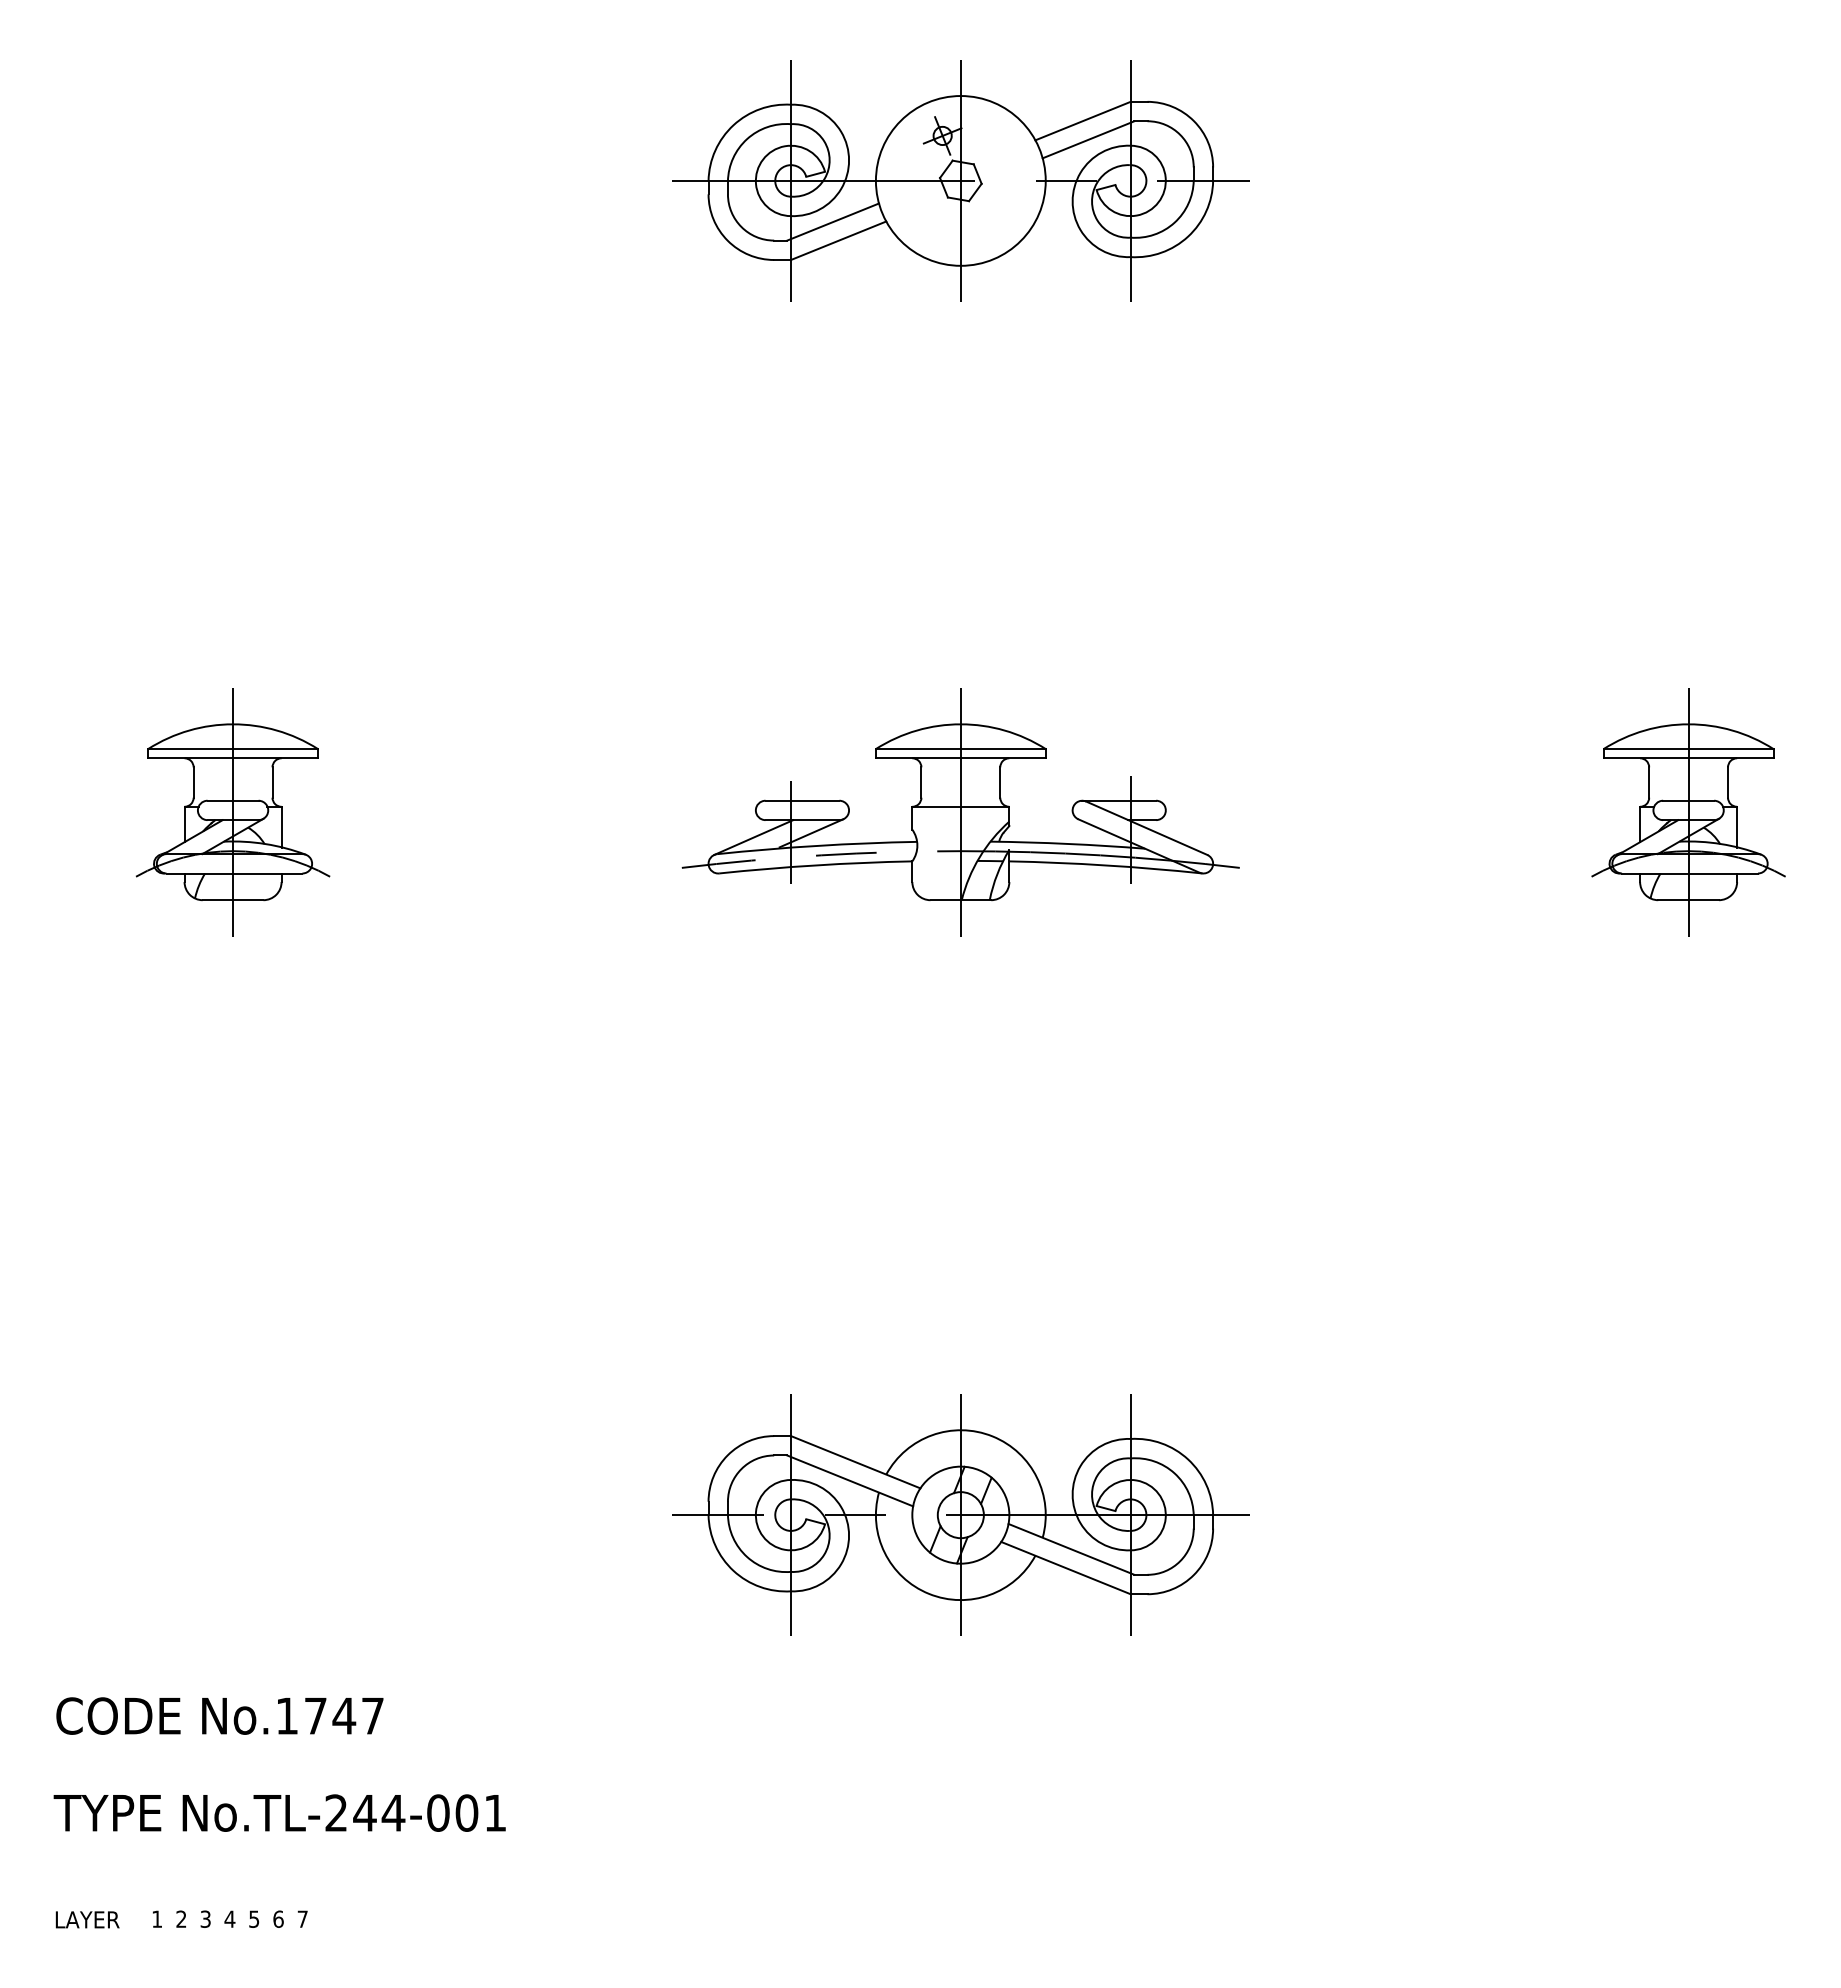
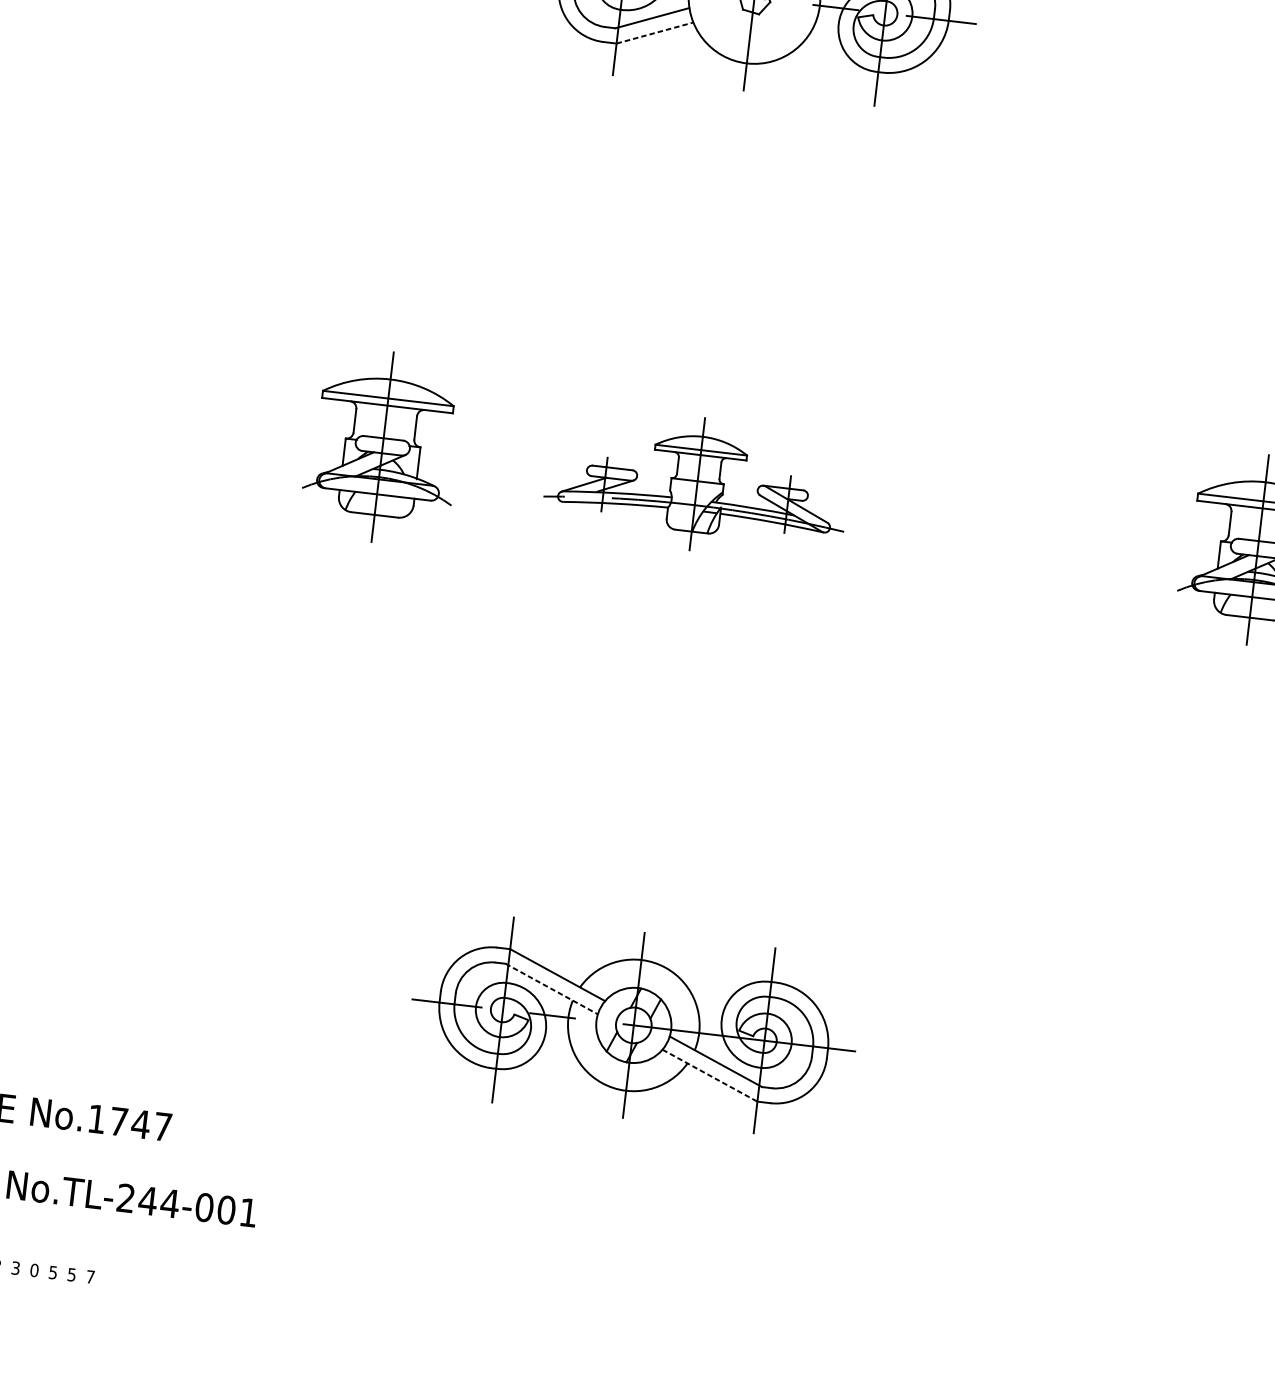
line: (839, 240) -> (655, 32), solid -> dashed
part: (232, 812) -> (382, 447), moved
part: (960, 812) -> (697, 484), size x0.7
line: (850, 1480) -> (551, 988), solid -> dashed
line: (1065, 1568) -> (709, 1075), solid -> dashed
text: (229, 1918) -> (34, 1269), 4 -> 0
text: (278, 1918) -> (71, 1274), 6 -> 5

